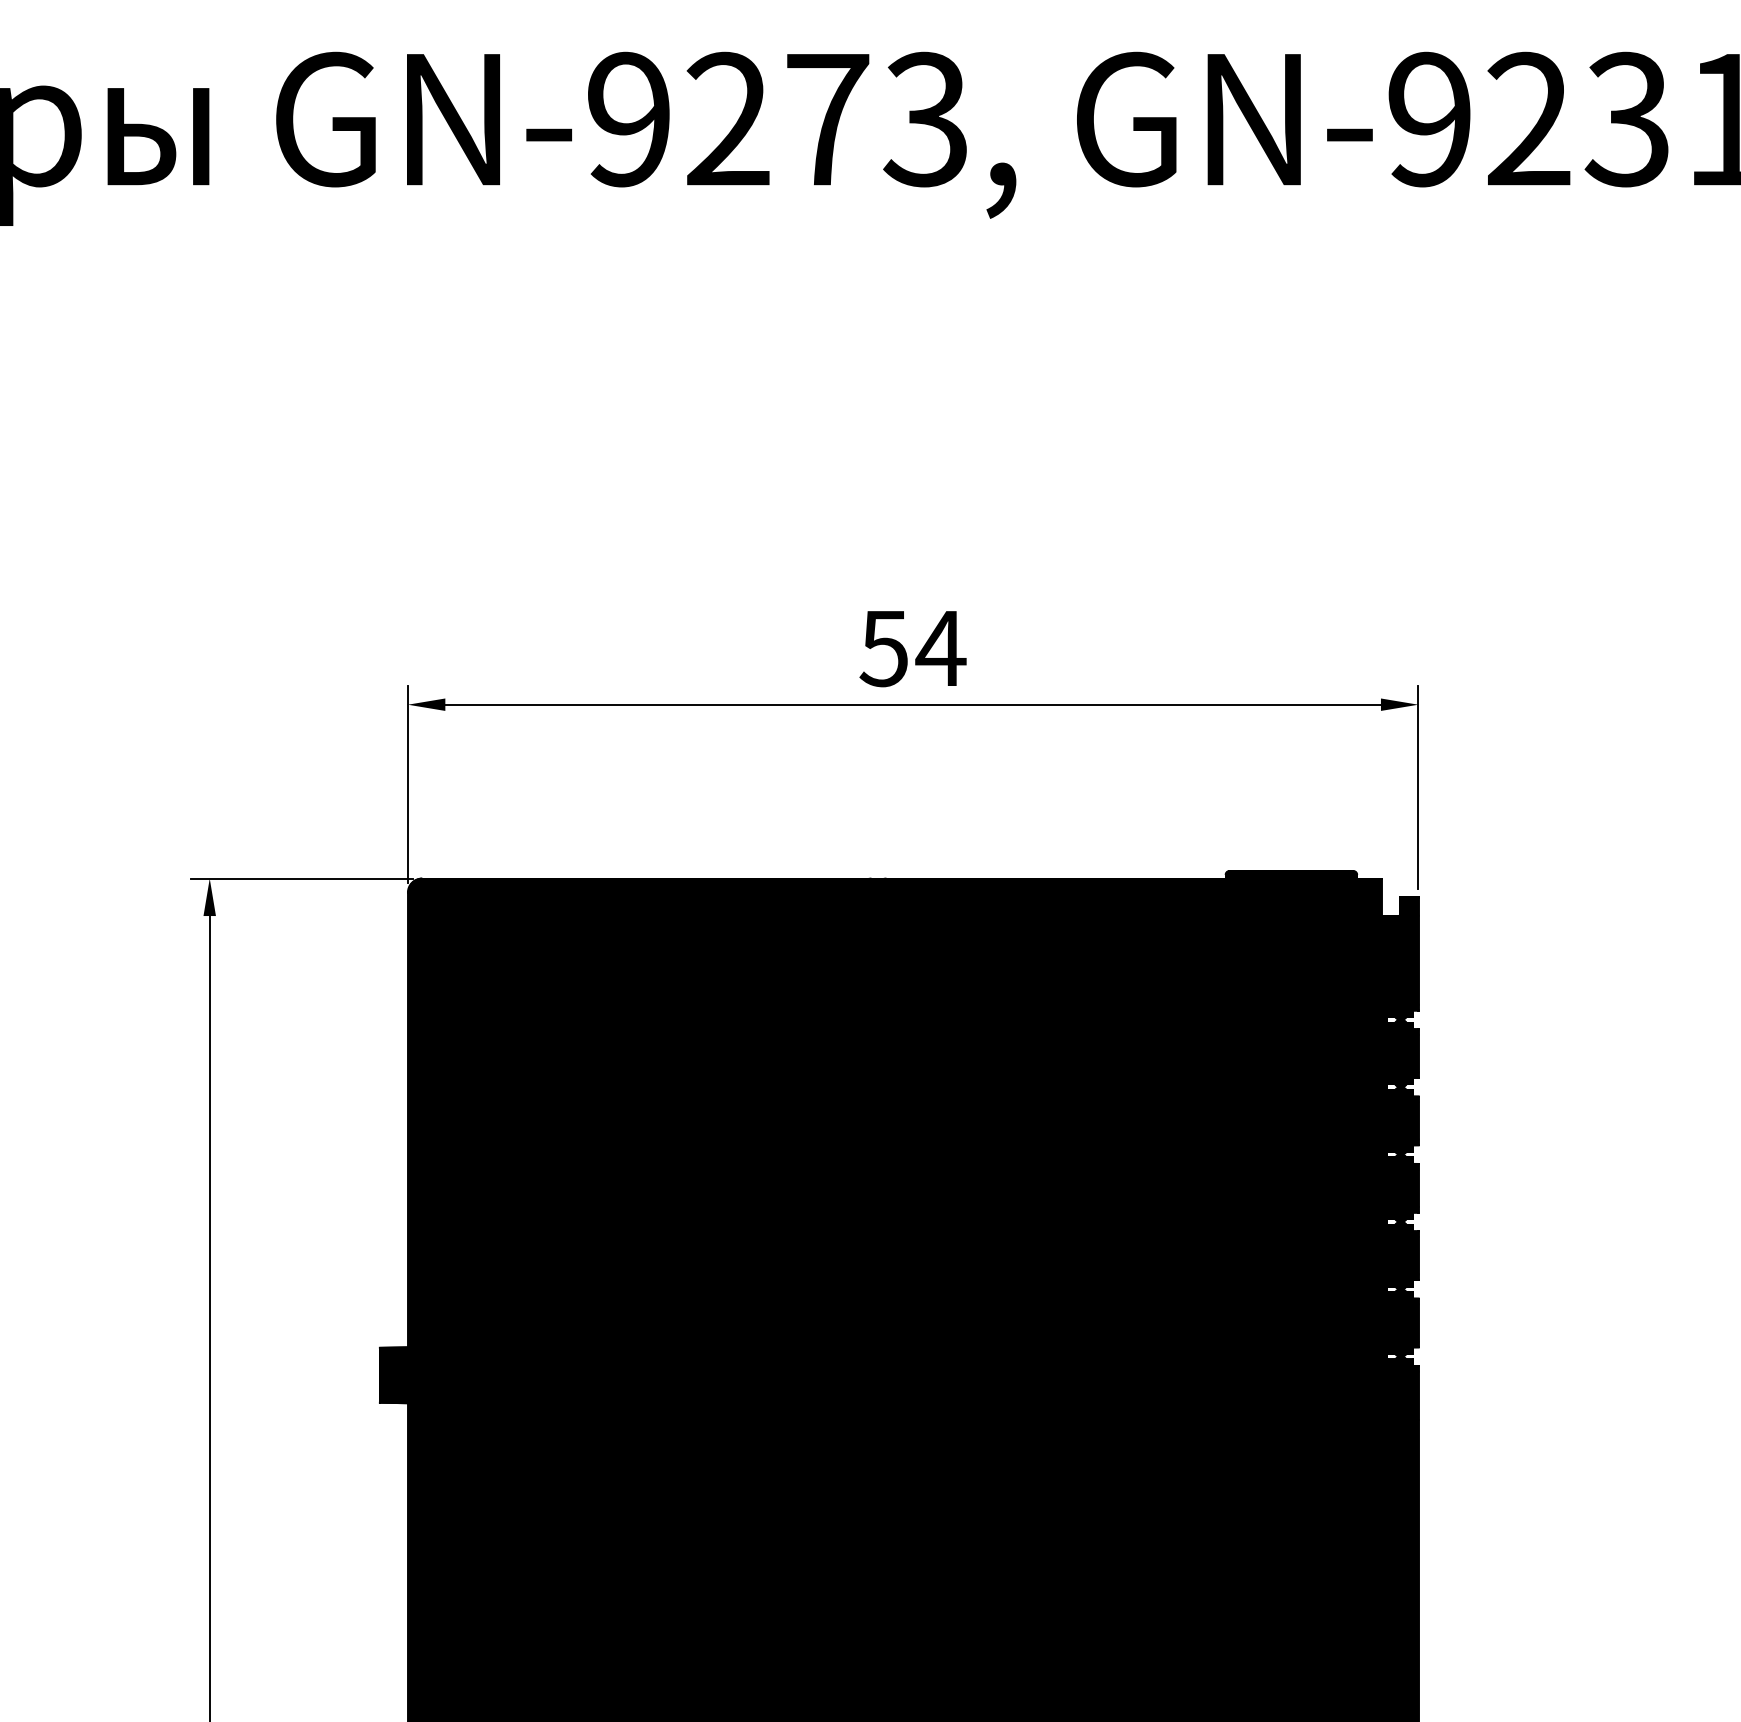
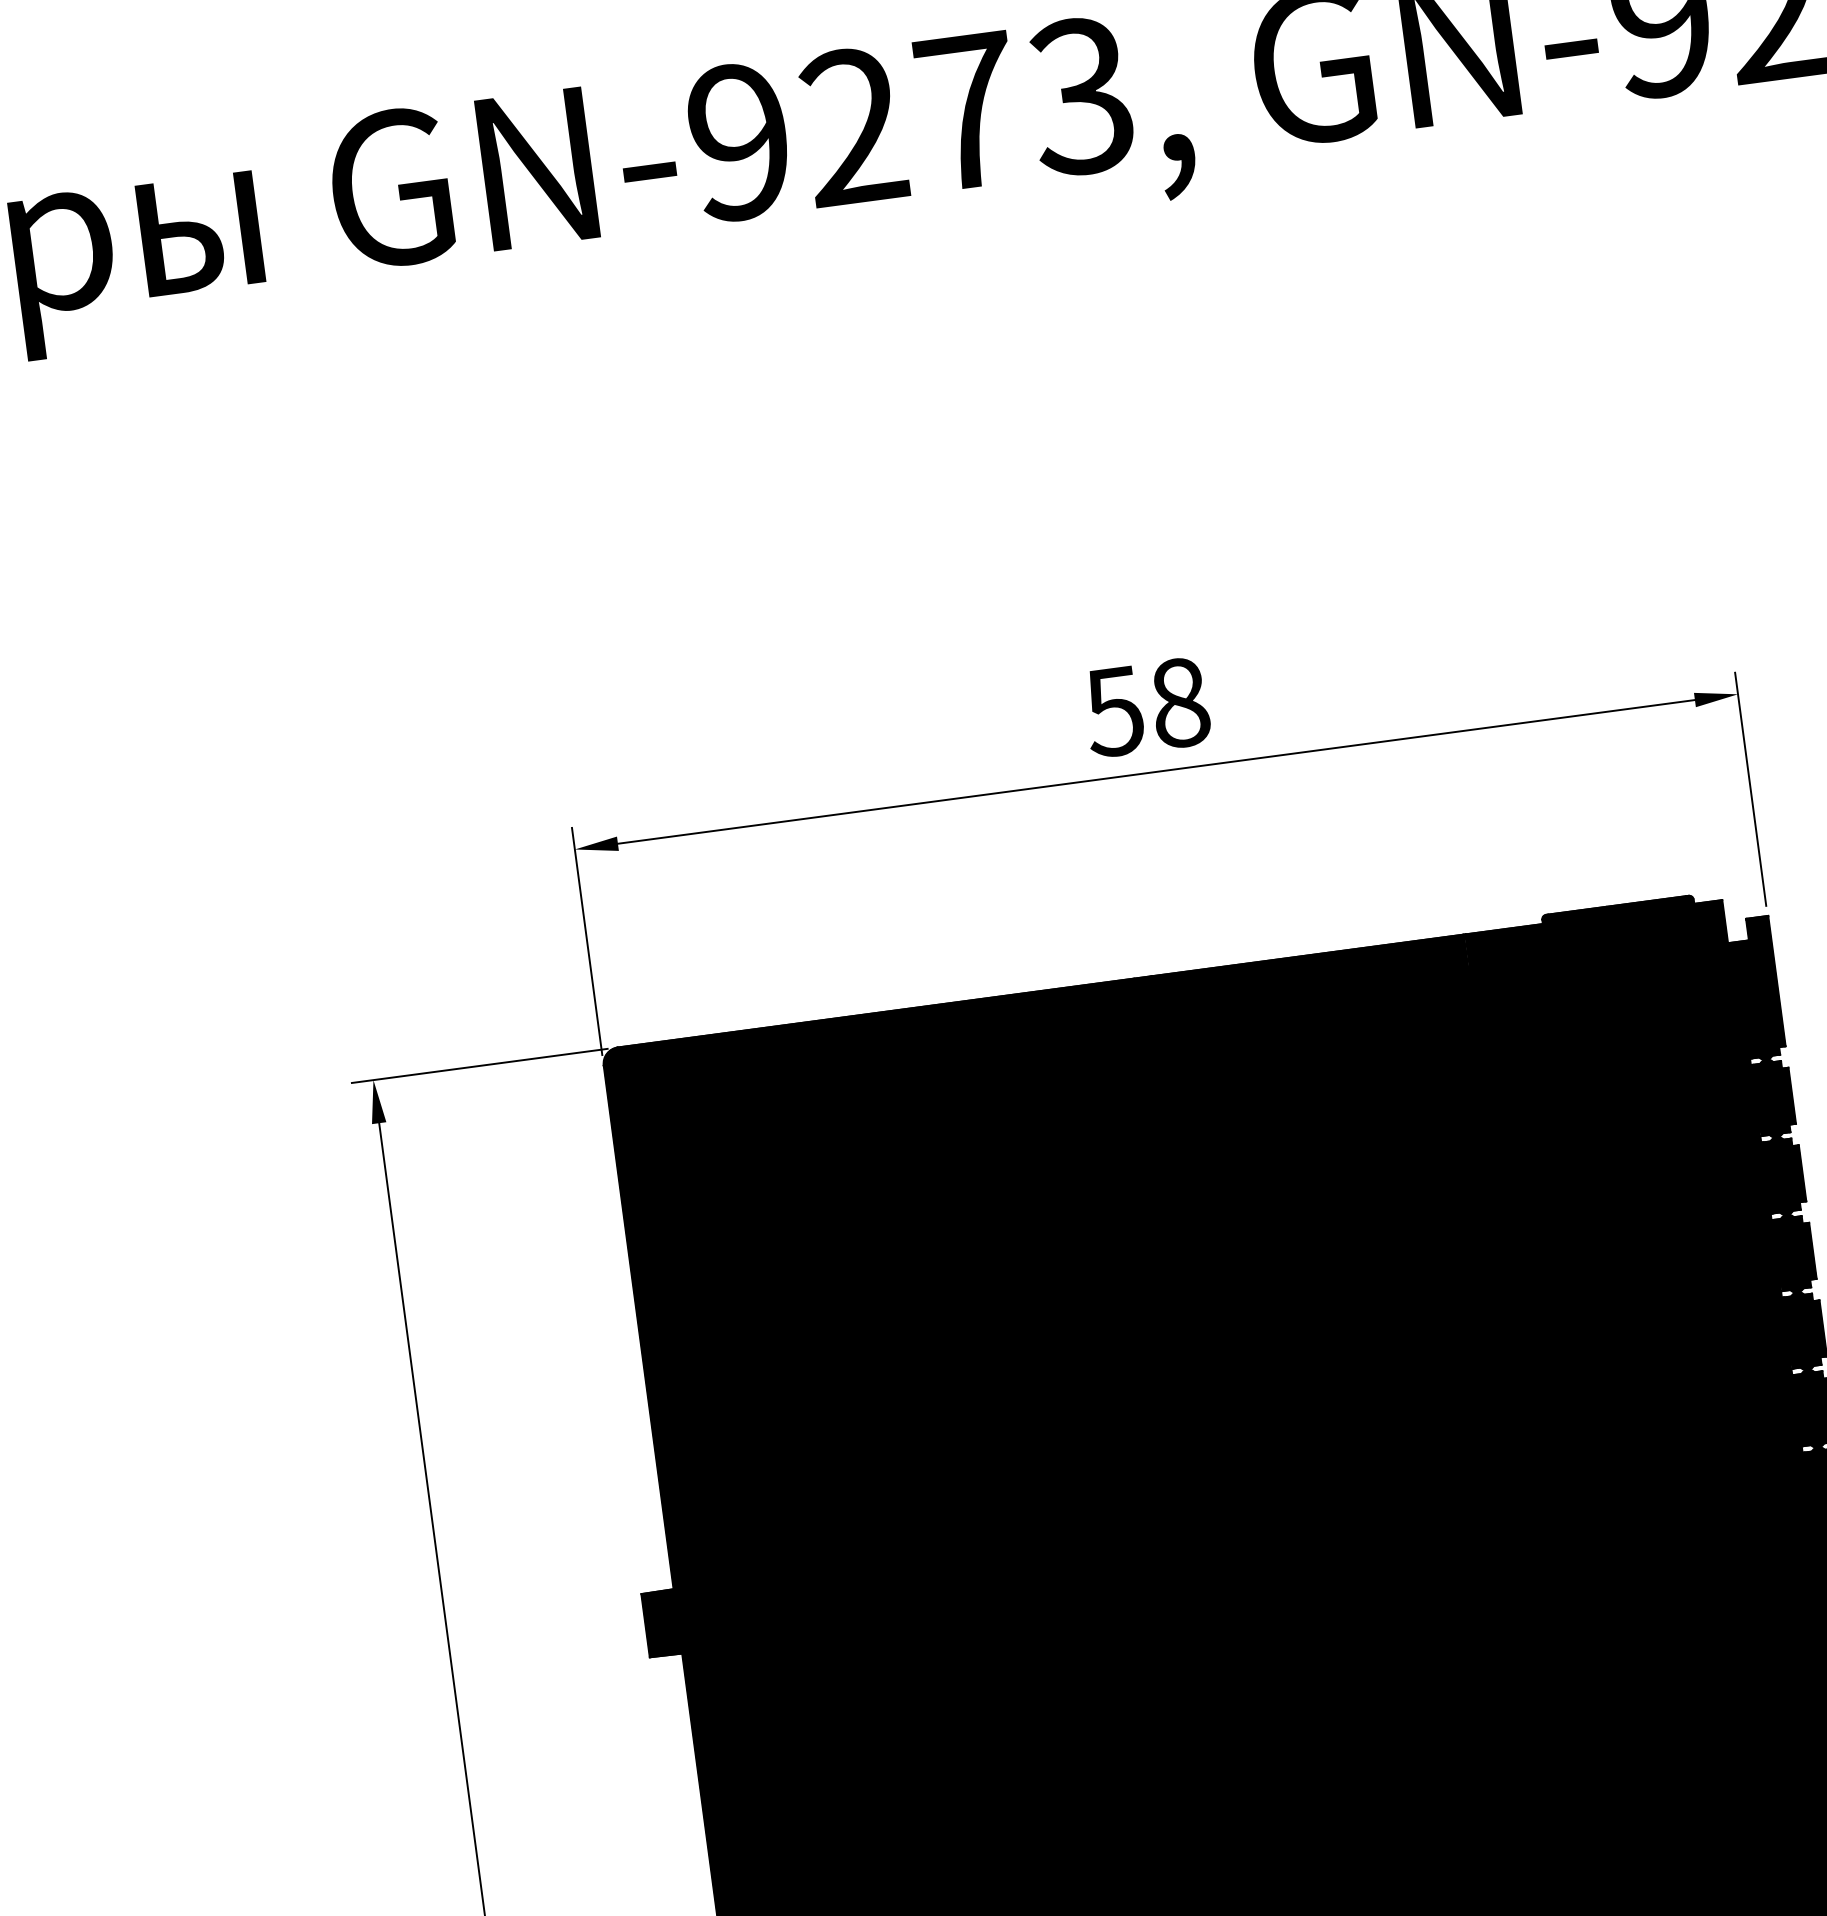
text: (940, 648) -> (1179, 702), 54 -> 58

